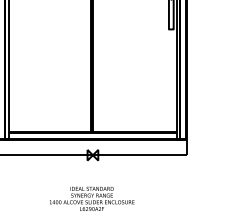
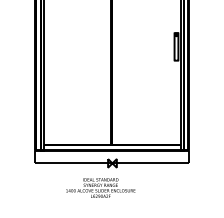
text: (91, 198) -> (100, 187), moved

